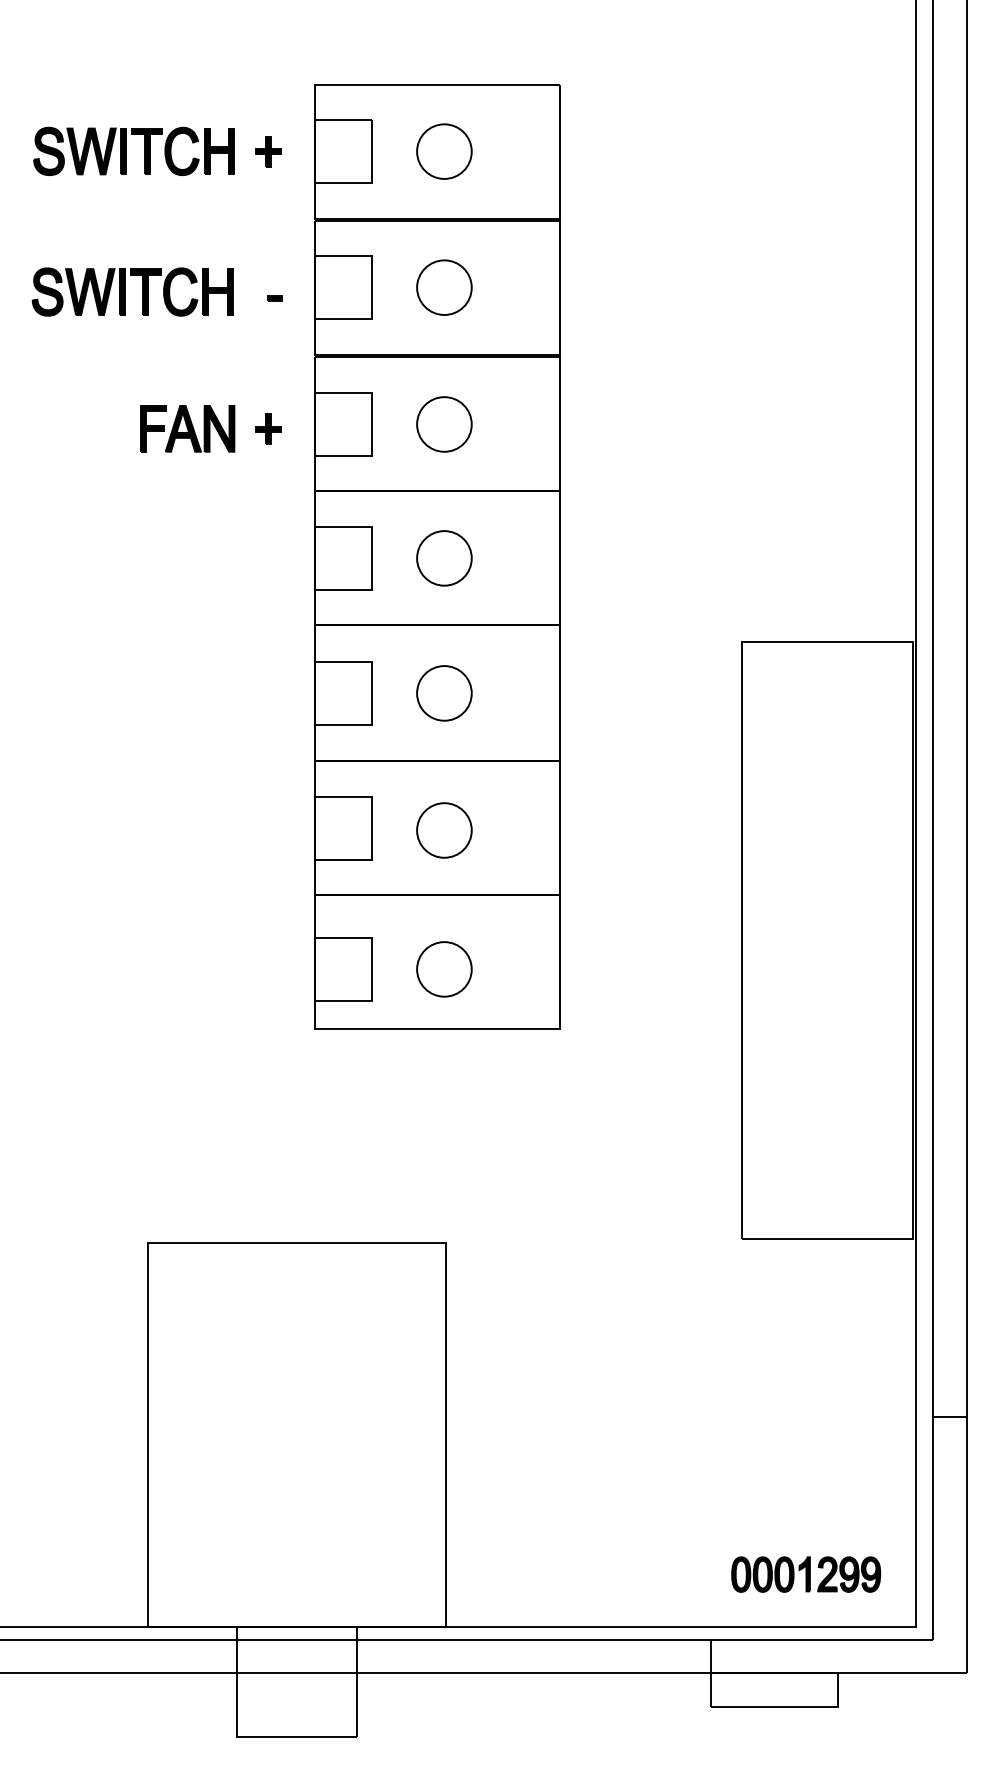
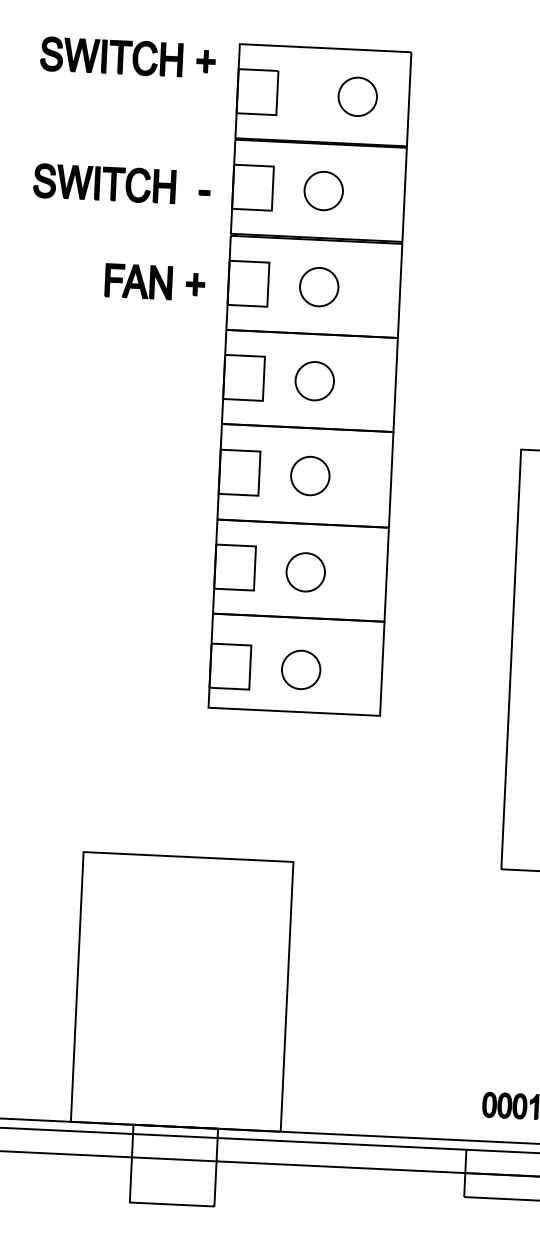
part: (150, 150) -> (123, 56), moved
part: (444, 151) -> (357, 96), moved

